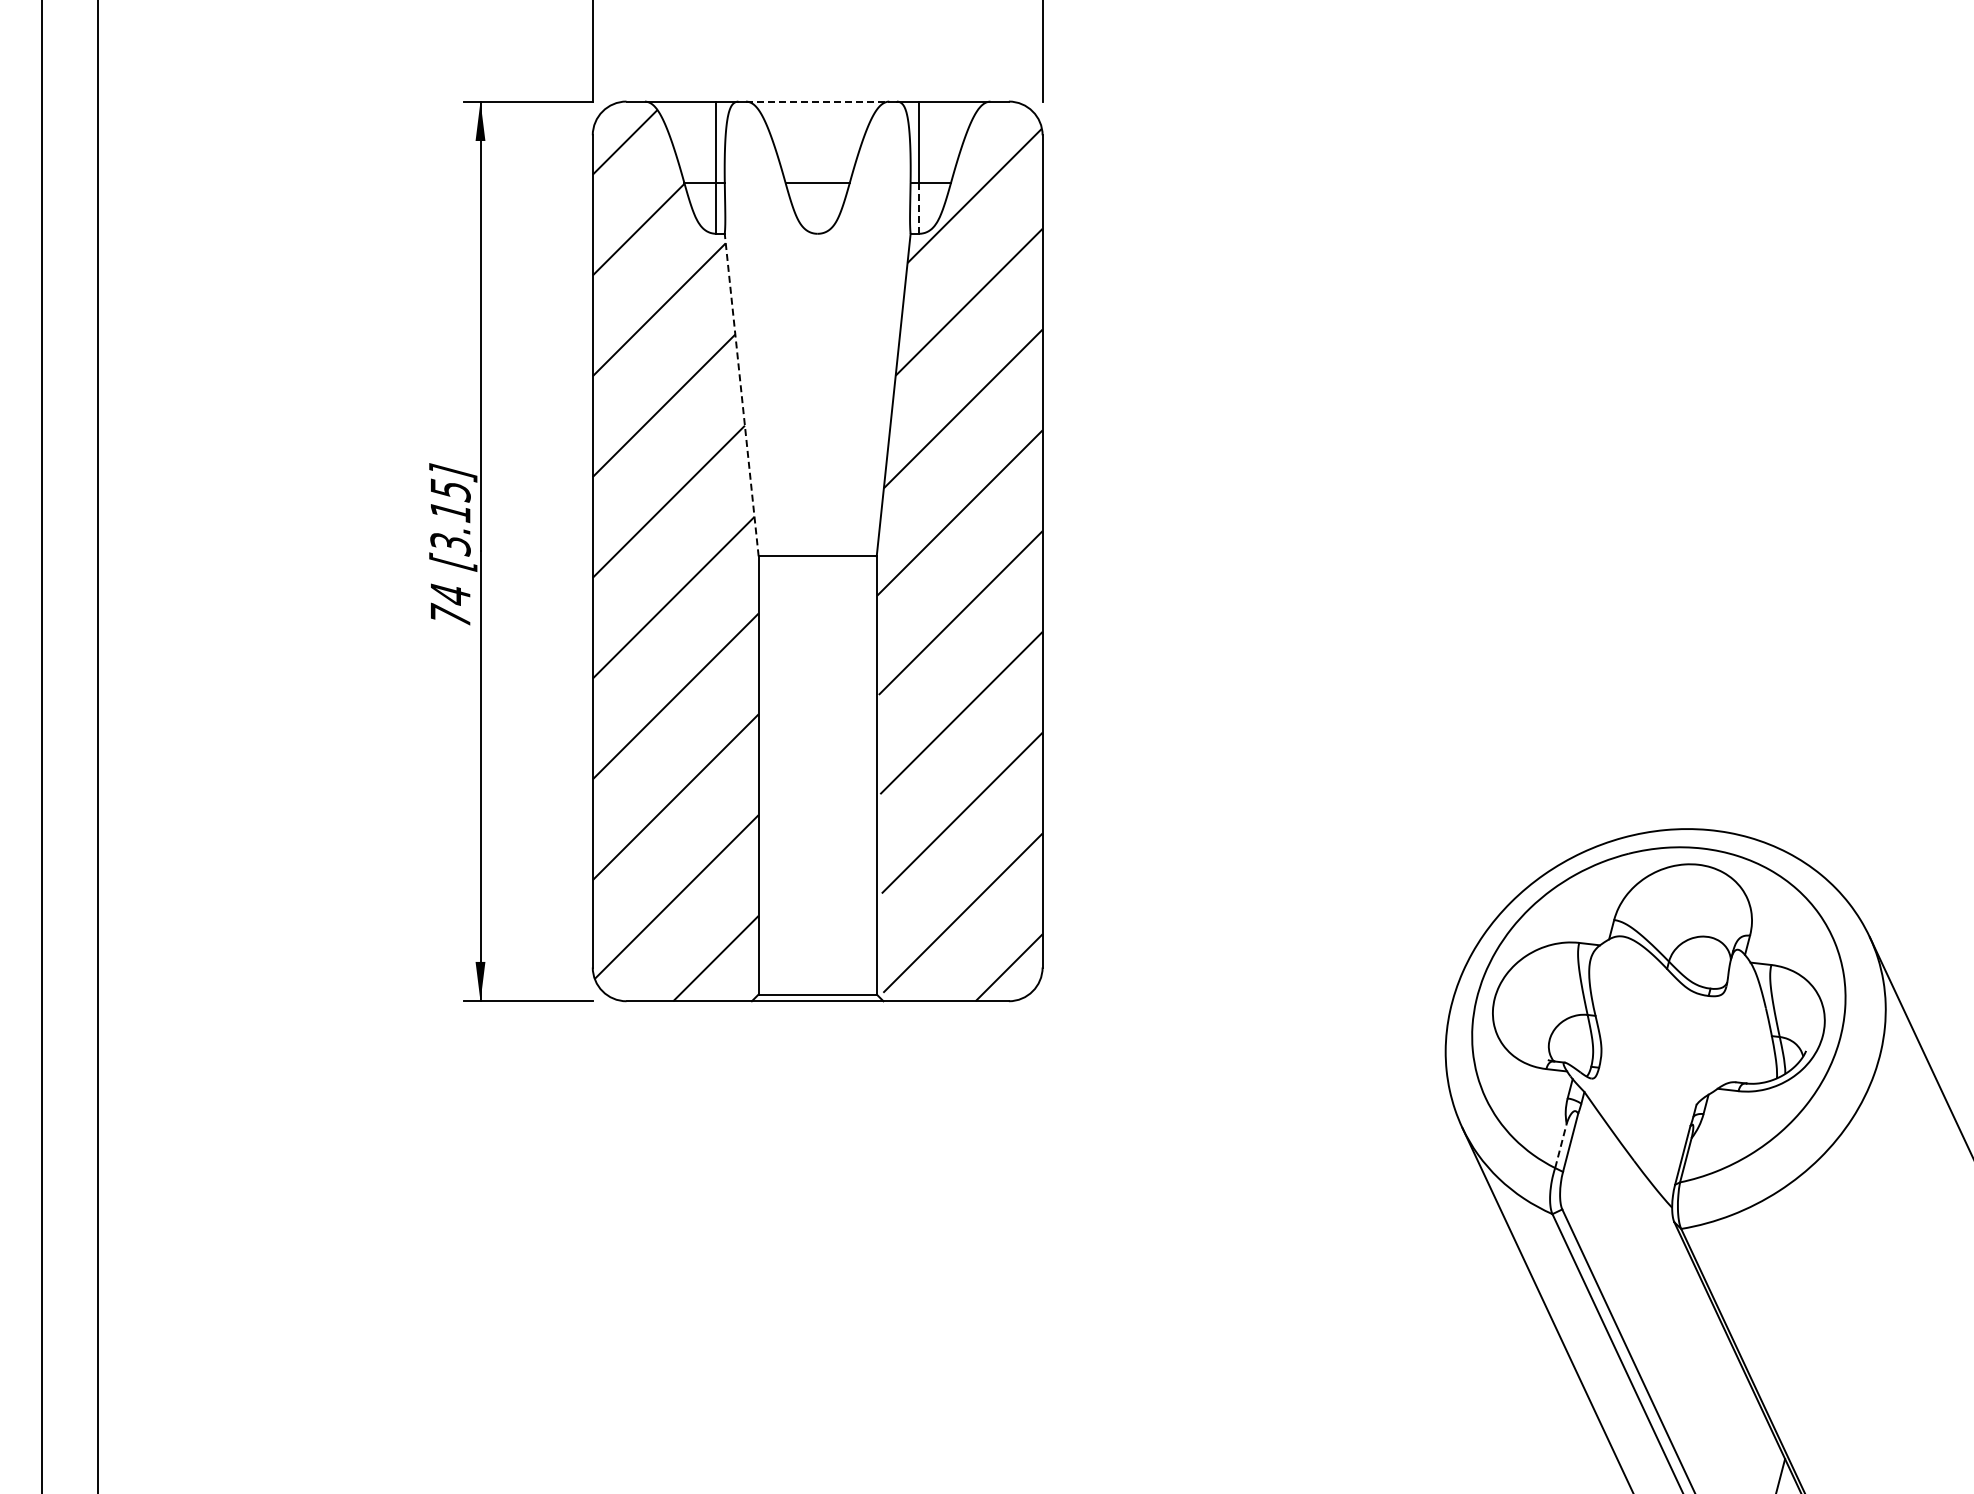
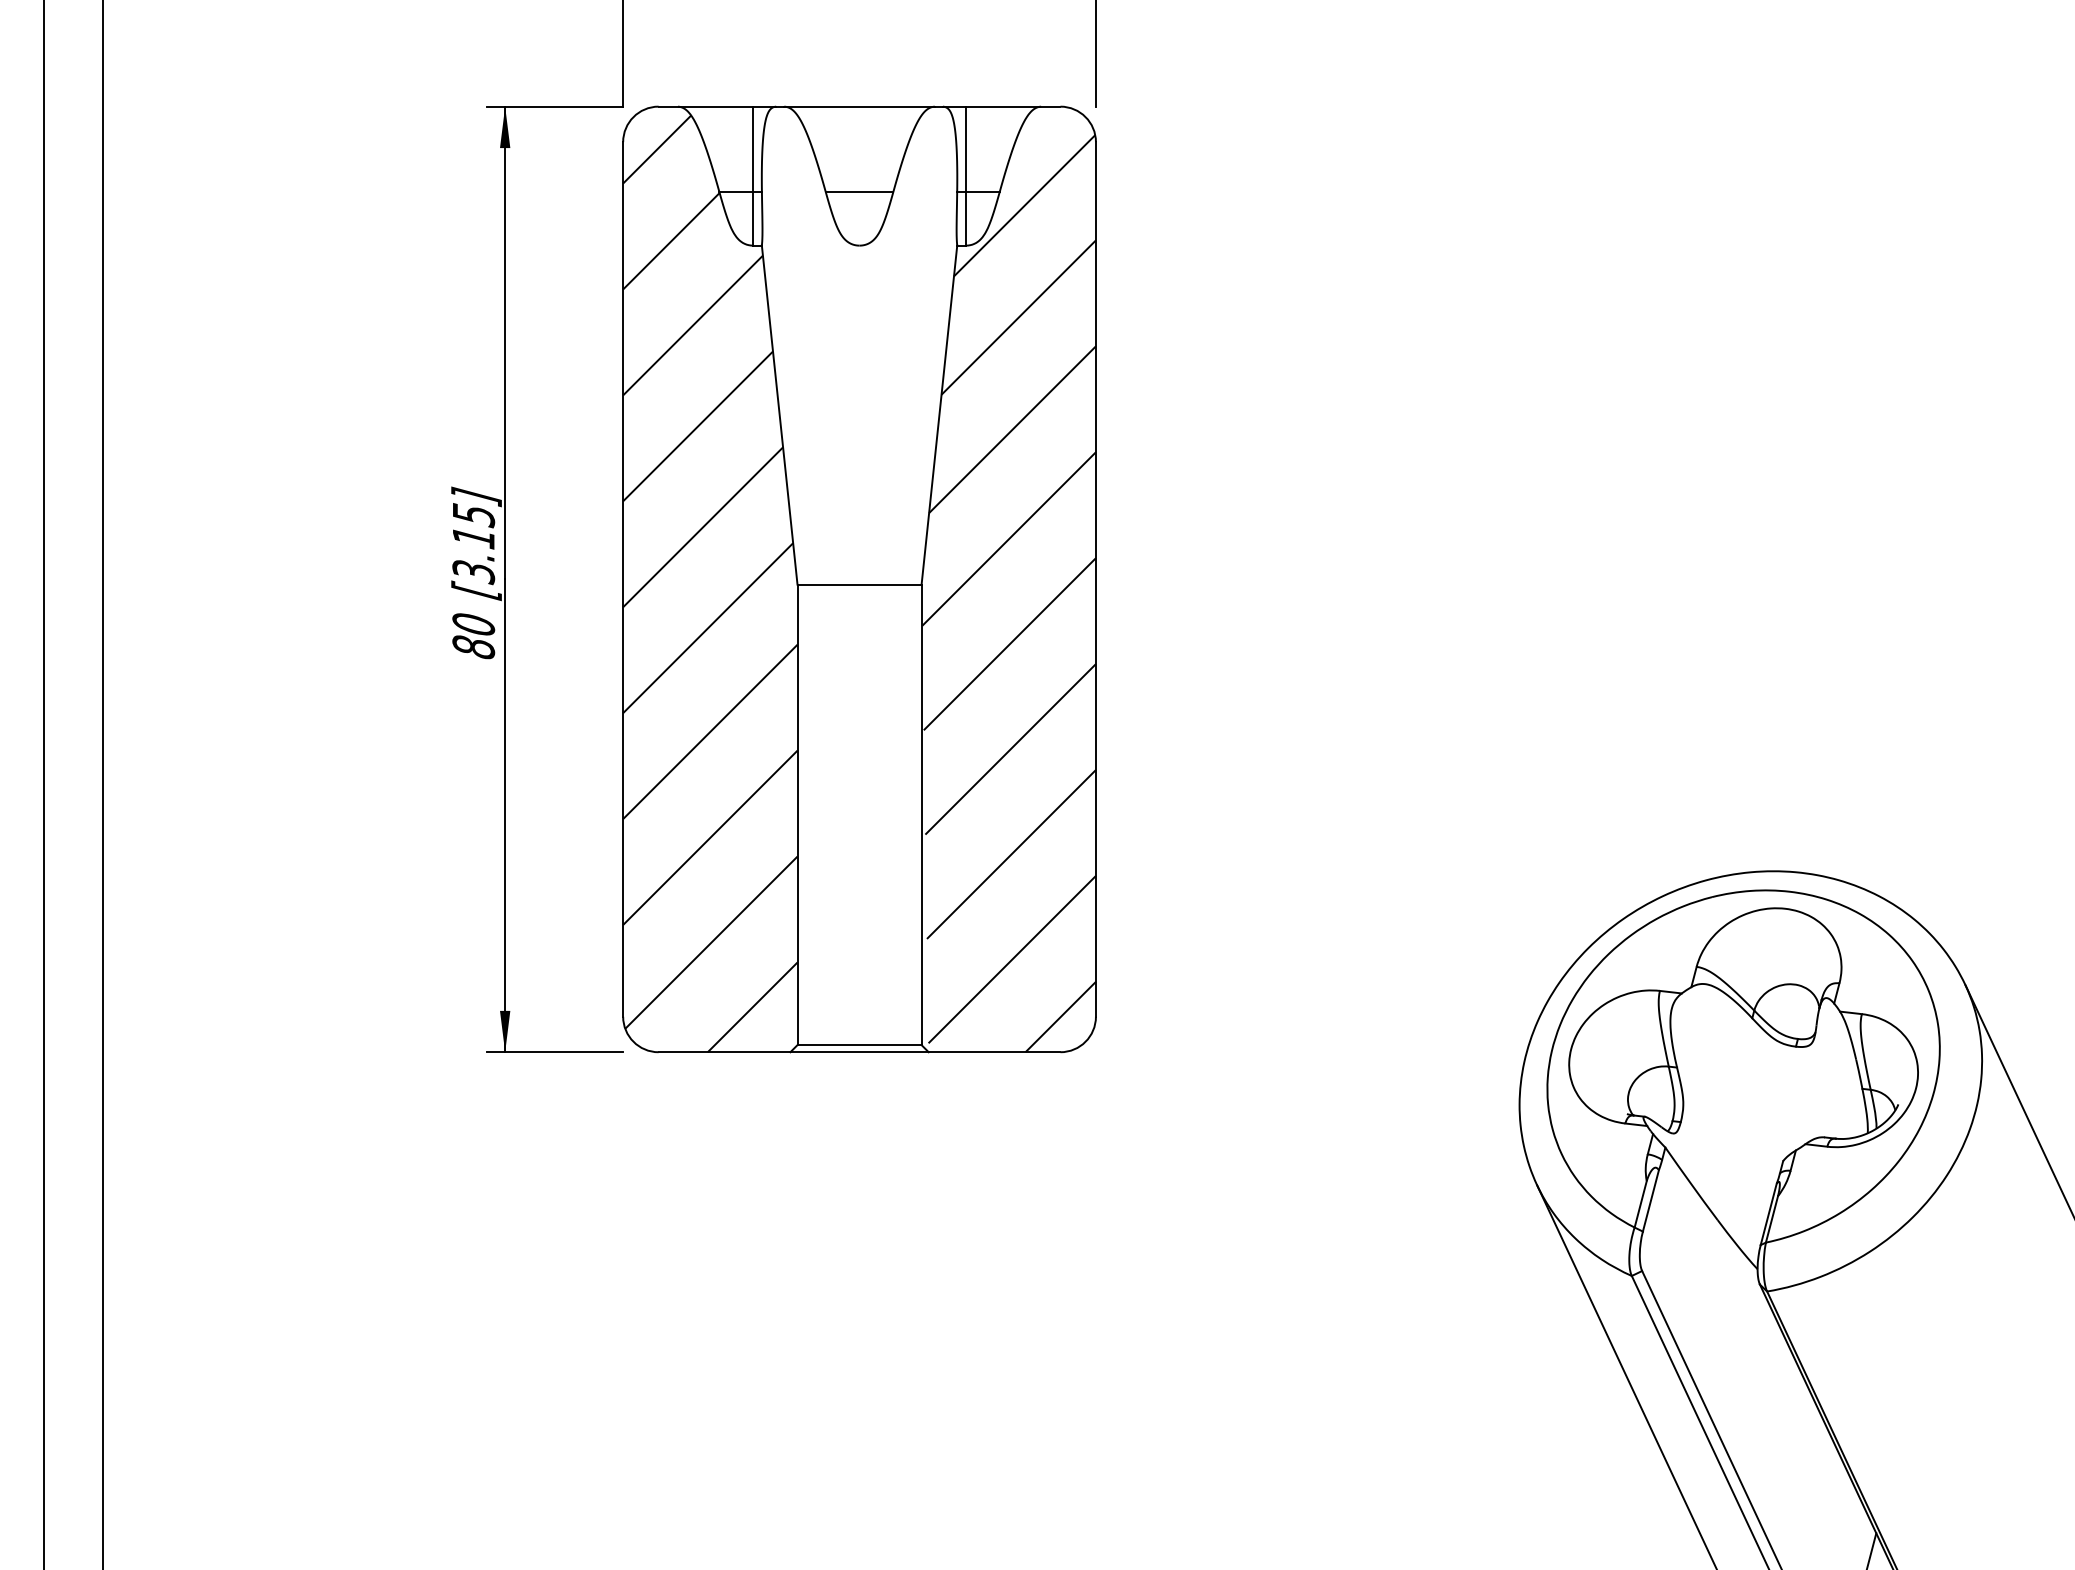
line: (817, 101) -> (859, 106), dashed -> solid
line: (918, 208) -> (965, 219), dashed -> solid
line: (741, 394) -> (779, 414), dashed -> solid
text: (450, 605) -> (473, 636), 74 -> 80
line: (1560, 1145) -> (1640, 1203), dashed -> solid

